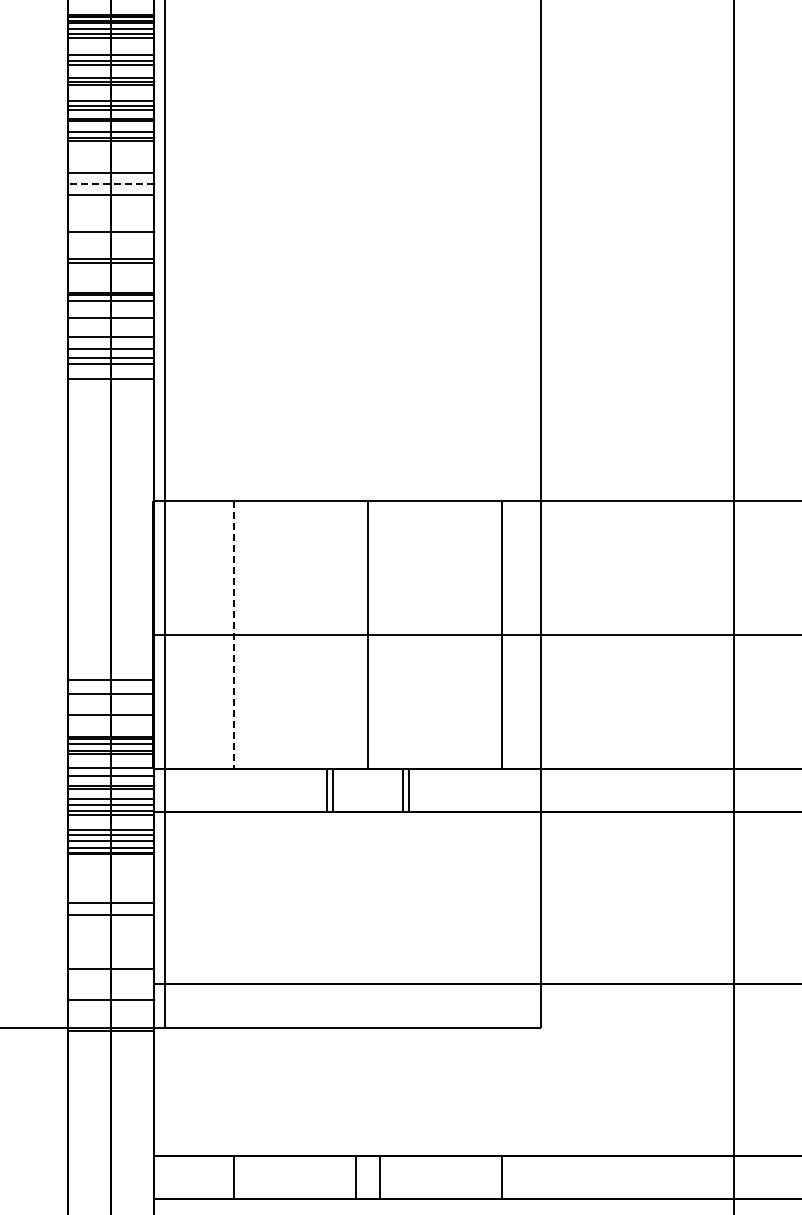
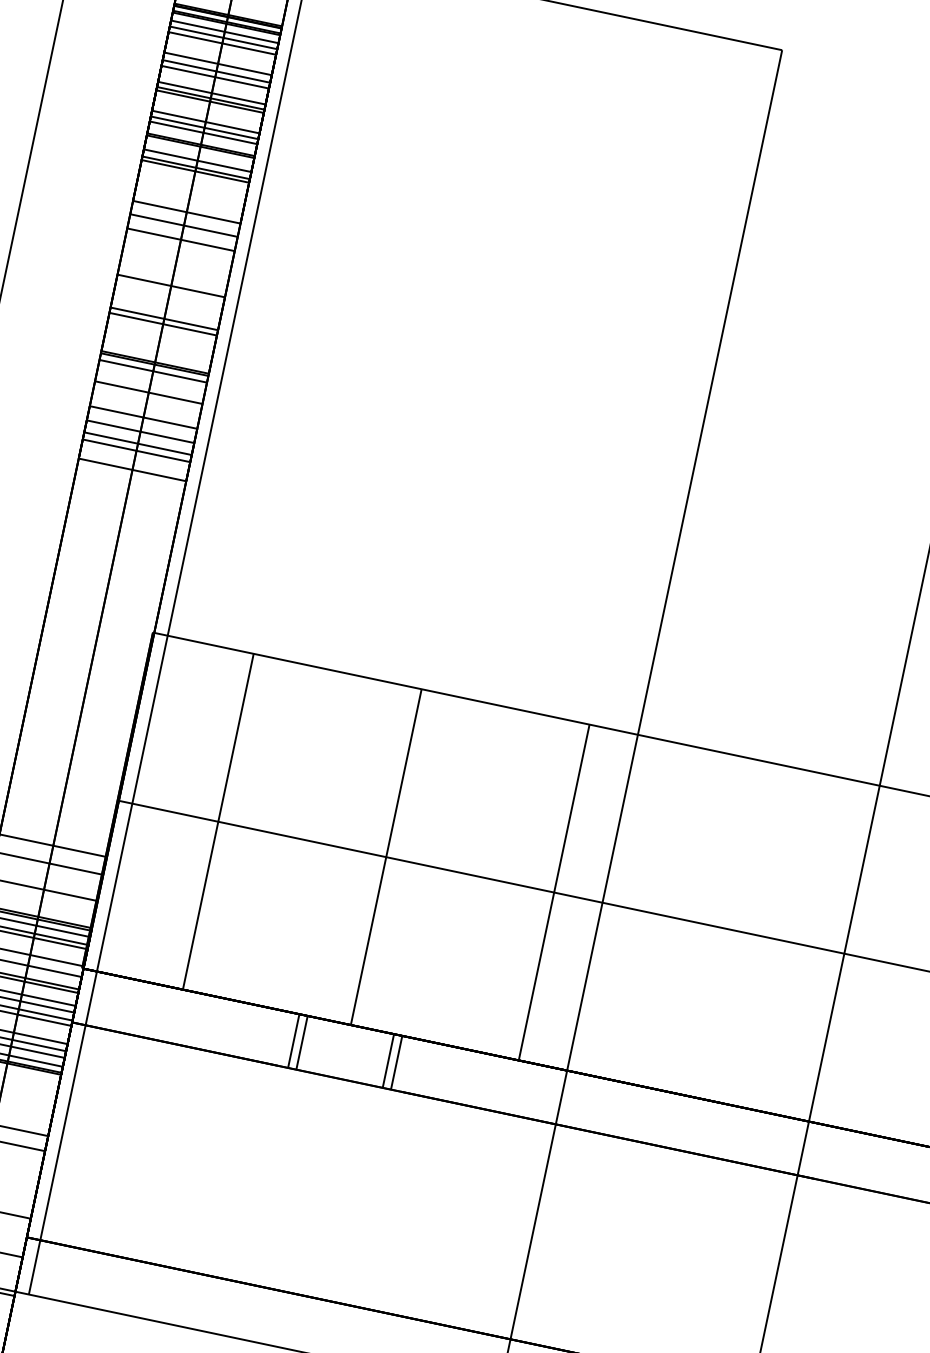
line: (111, 183) -> (184, 225), dashed -> solid
line: (233, 635) -> (218, 822), dashed -> solid

